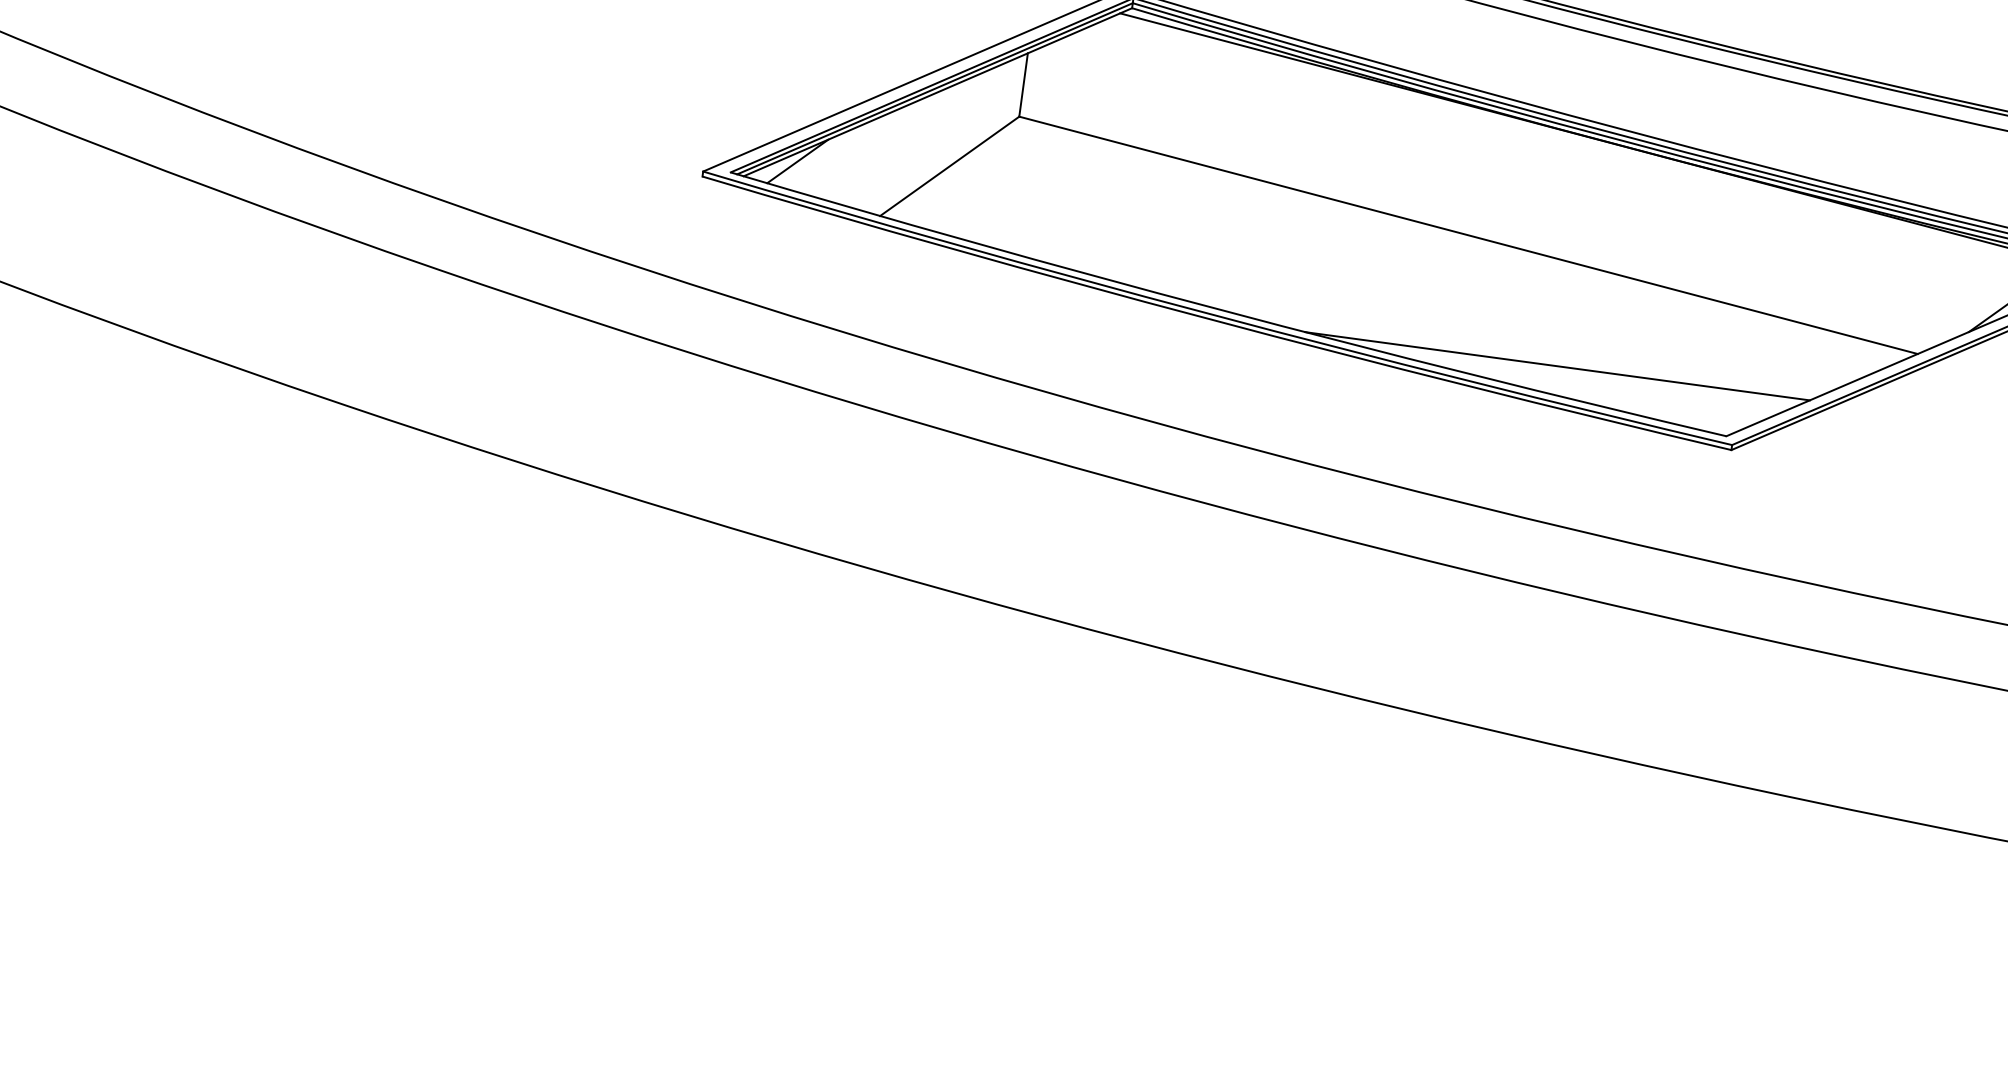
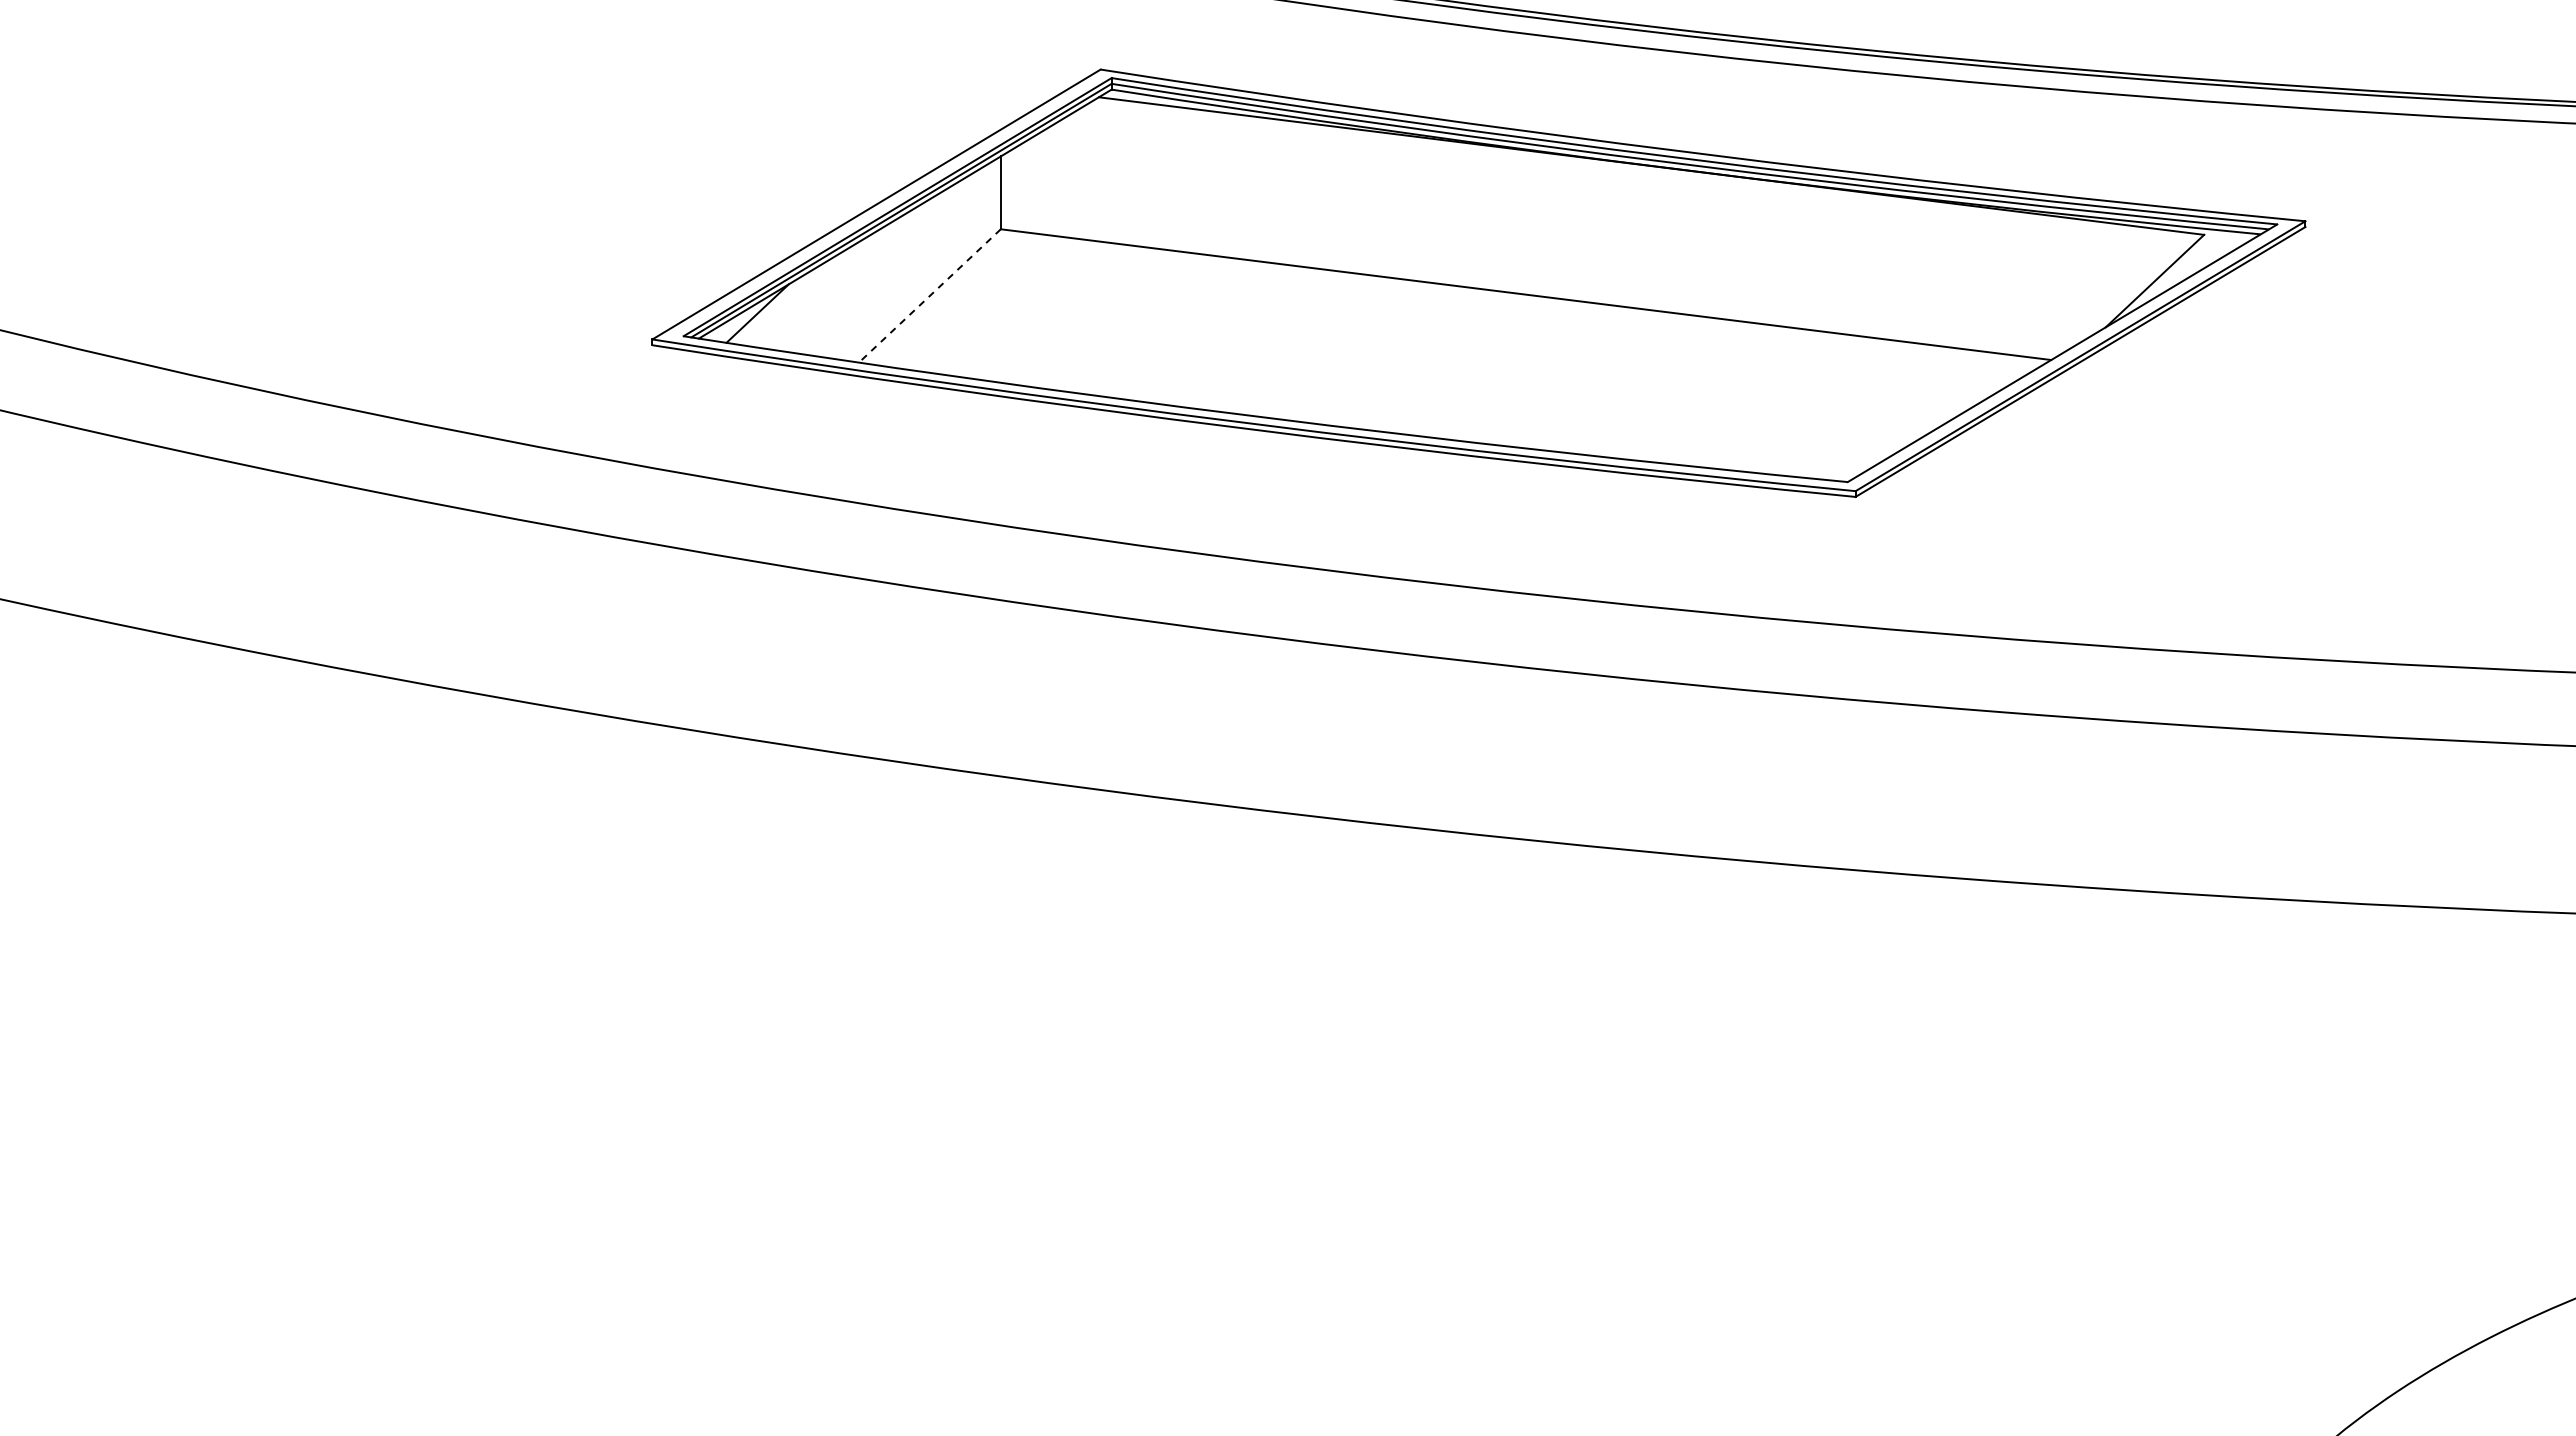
line: (949, 166) -> (929, 296), solid -> dashed
line: (1557, 365) -> (1646, 428), removed

